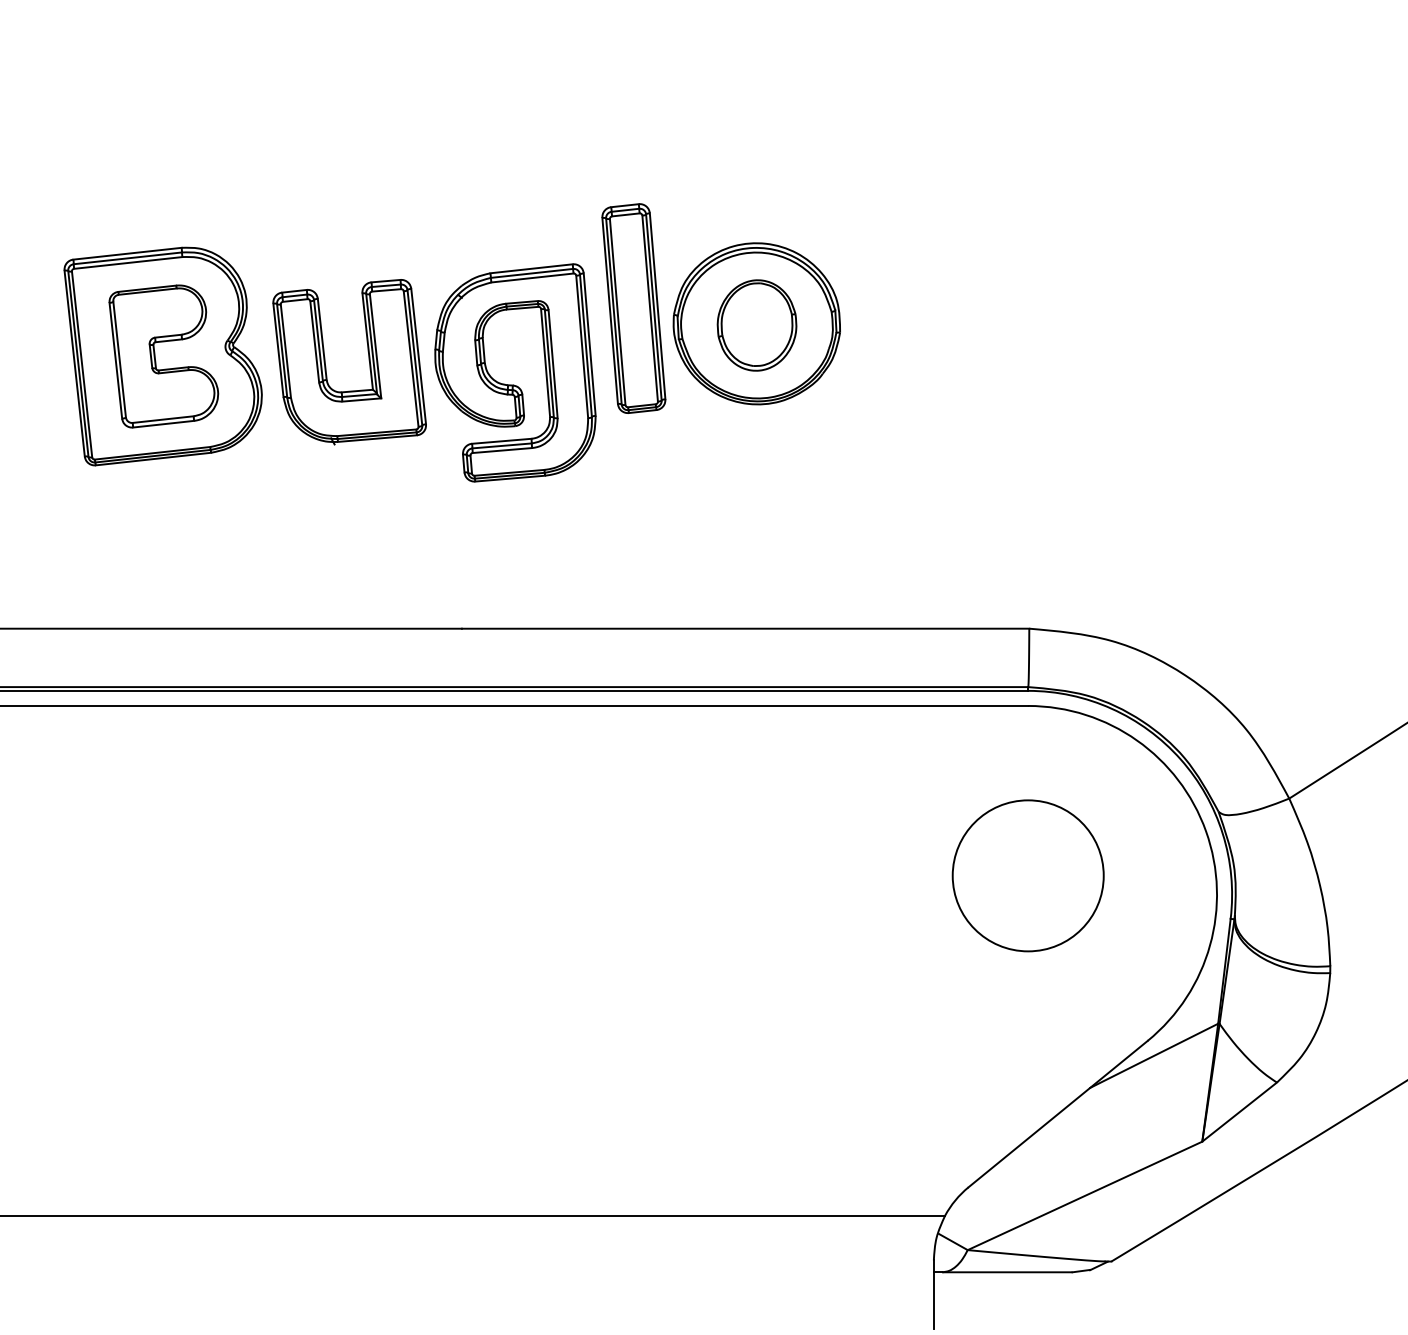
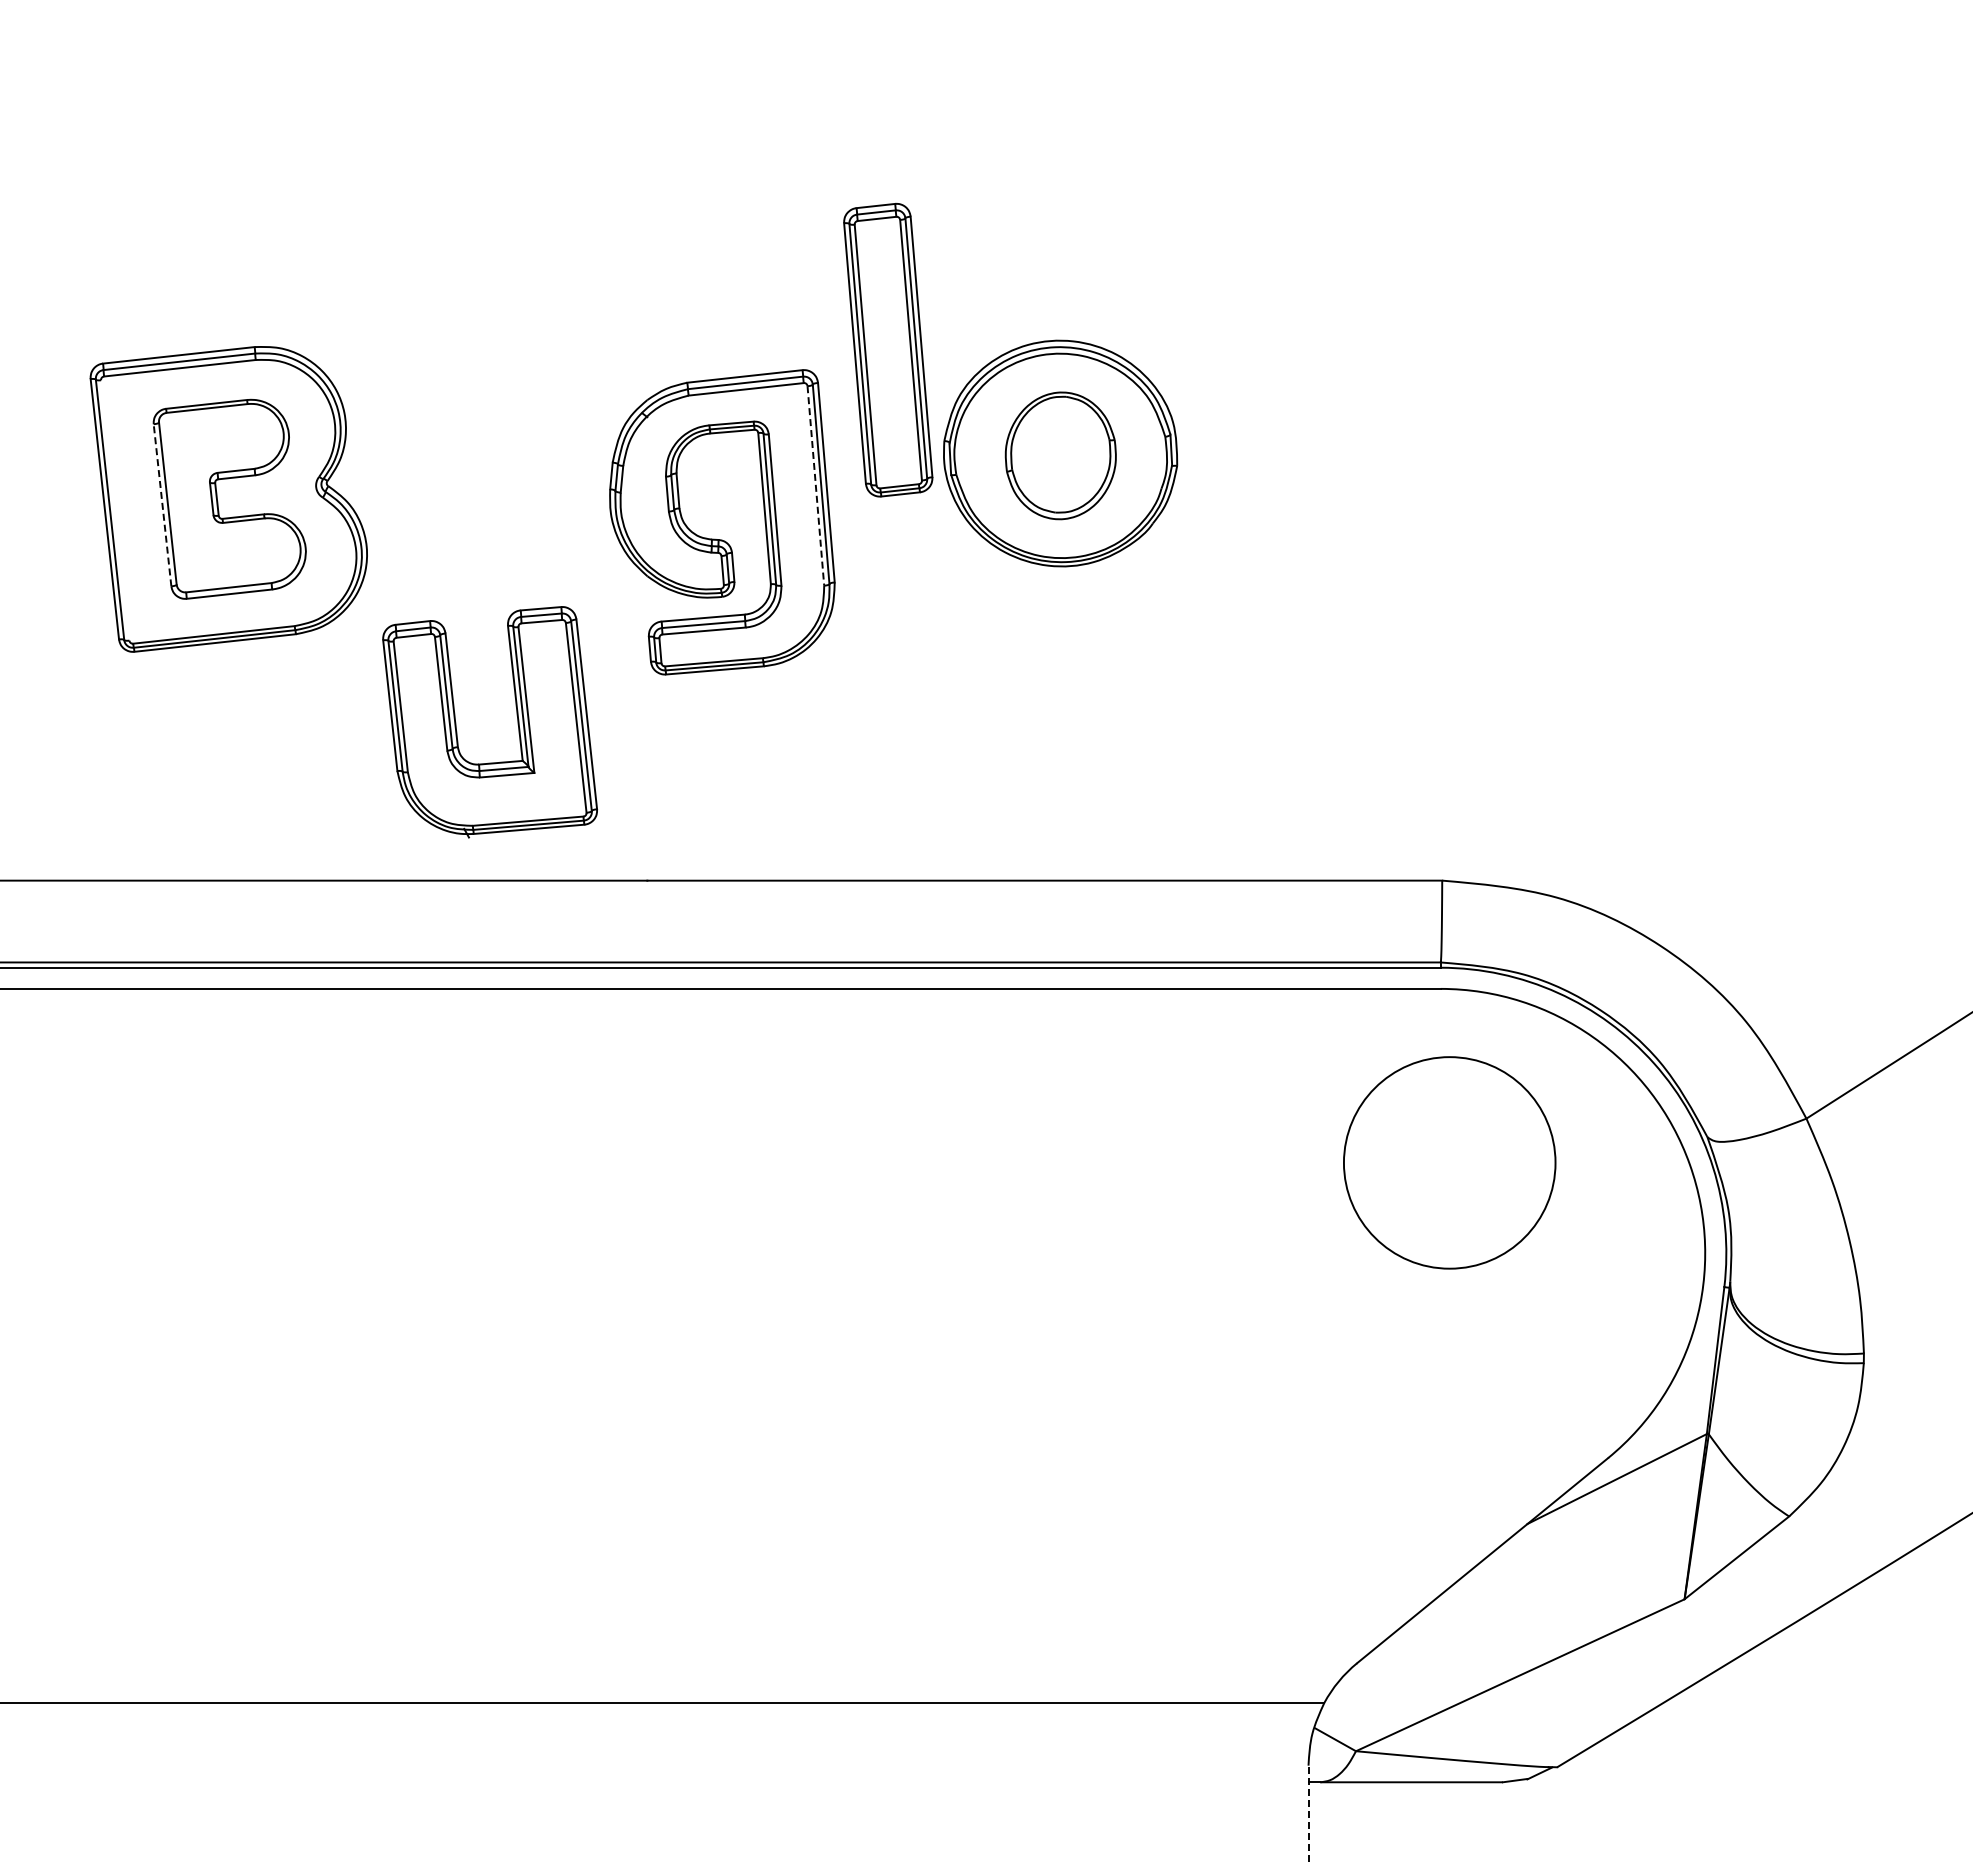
part: (634, 308) -> (888, 350), moved
line: (581, 347) -> (815, 486), solid -> dashed
part: (368, 357) -> (516, 715), moved
line: (115, 360) -> (162, 505), solid -> dashed
line: (82, 364) -> (115, 510), removed
circle: (1028, 875) -> (1449, 1162), moved
line: (933, 1294) -> (1308, 1813), solid -> dashed

